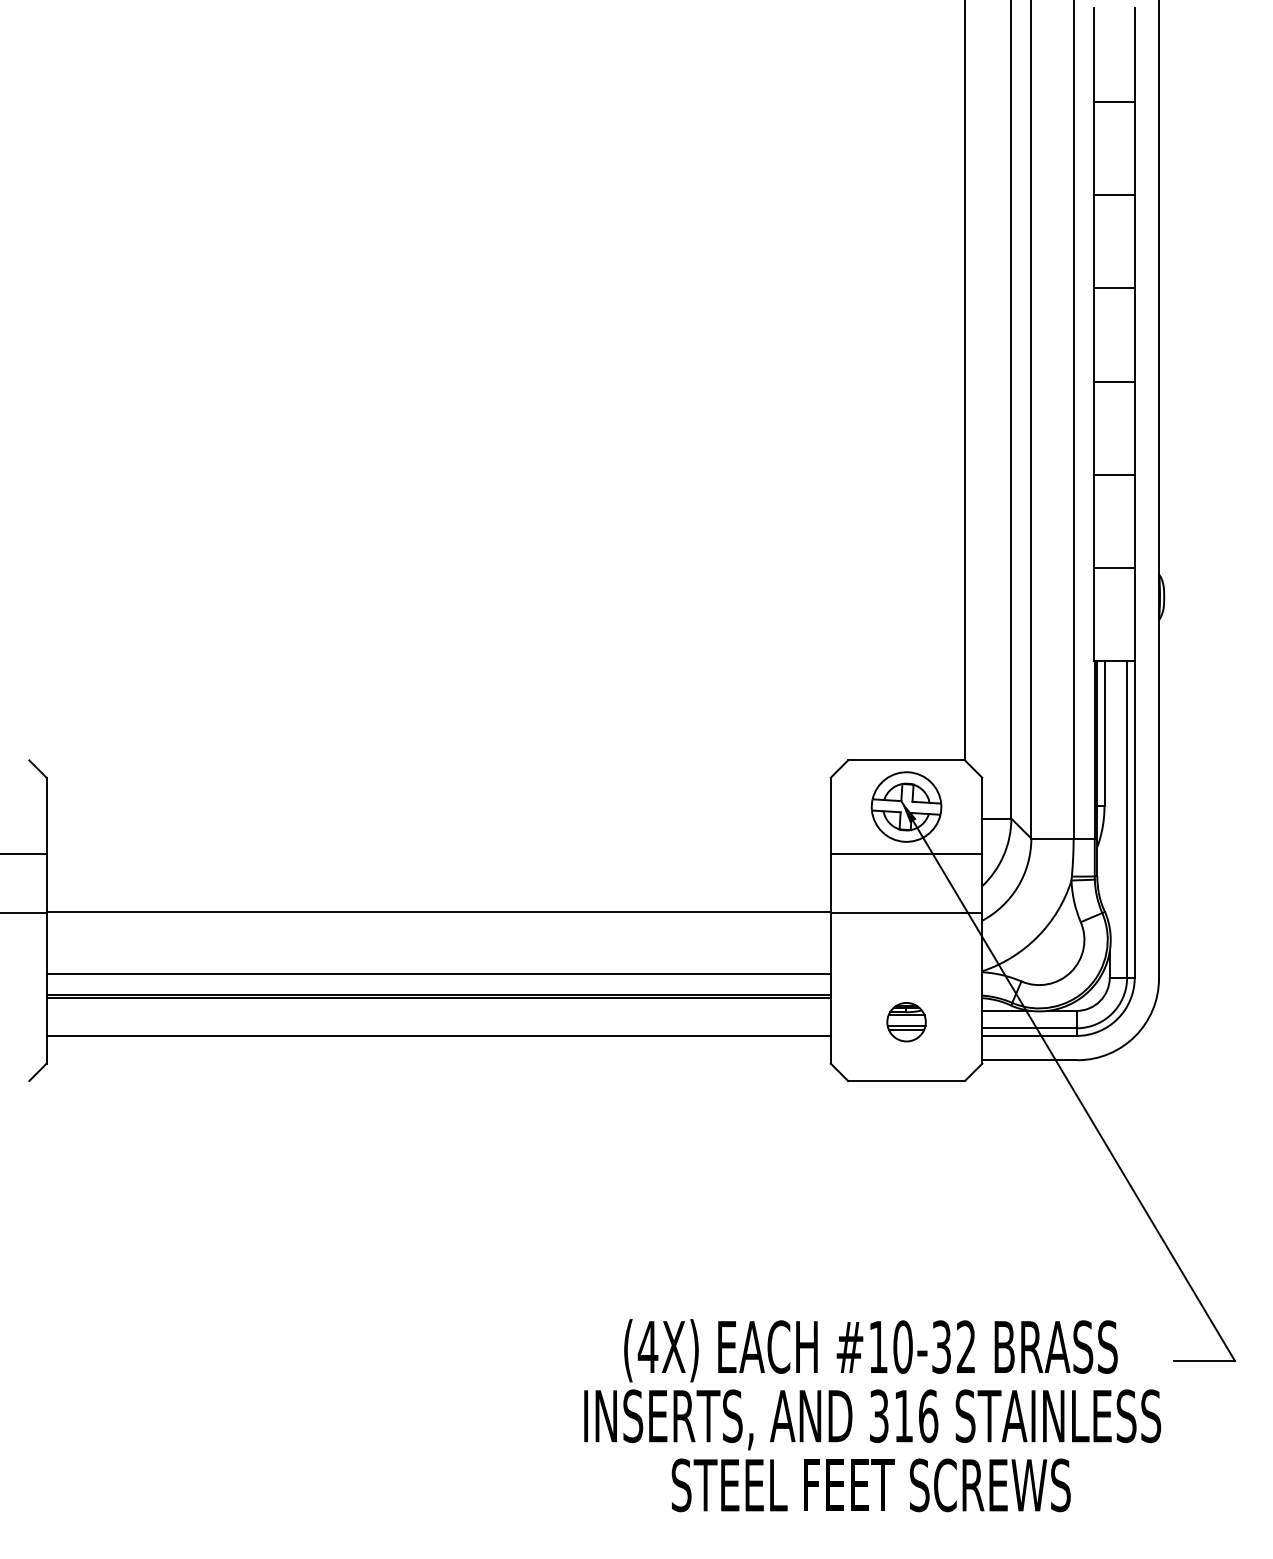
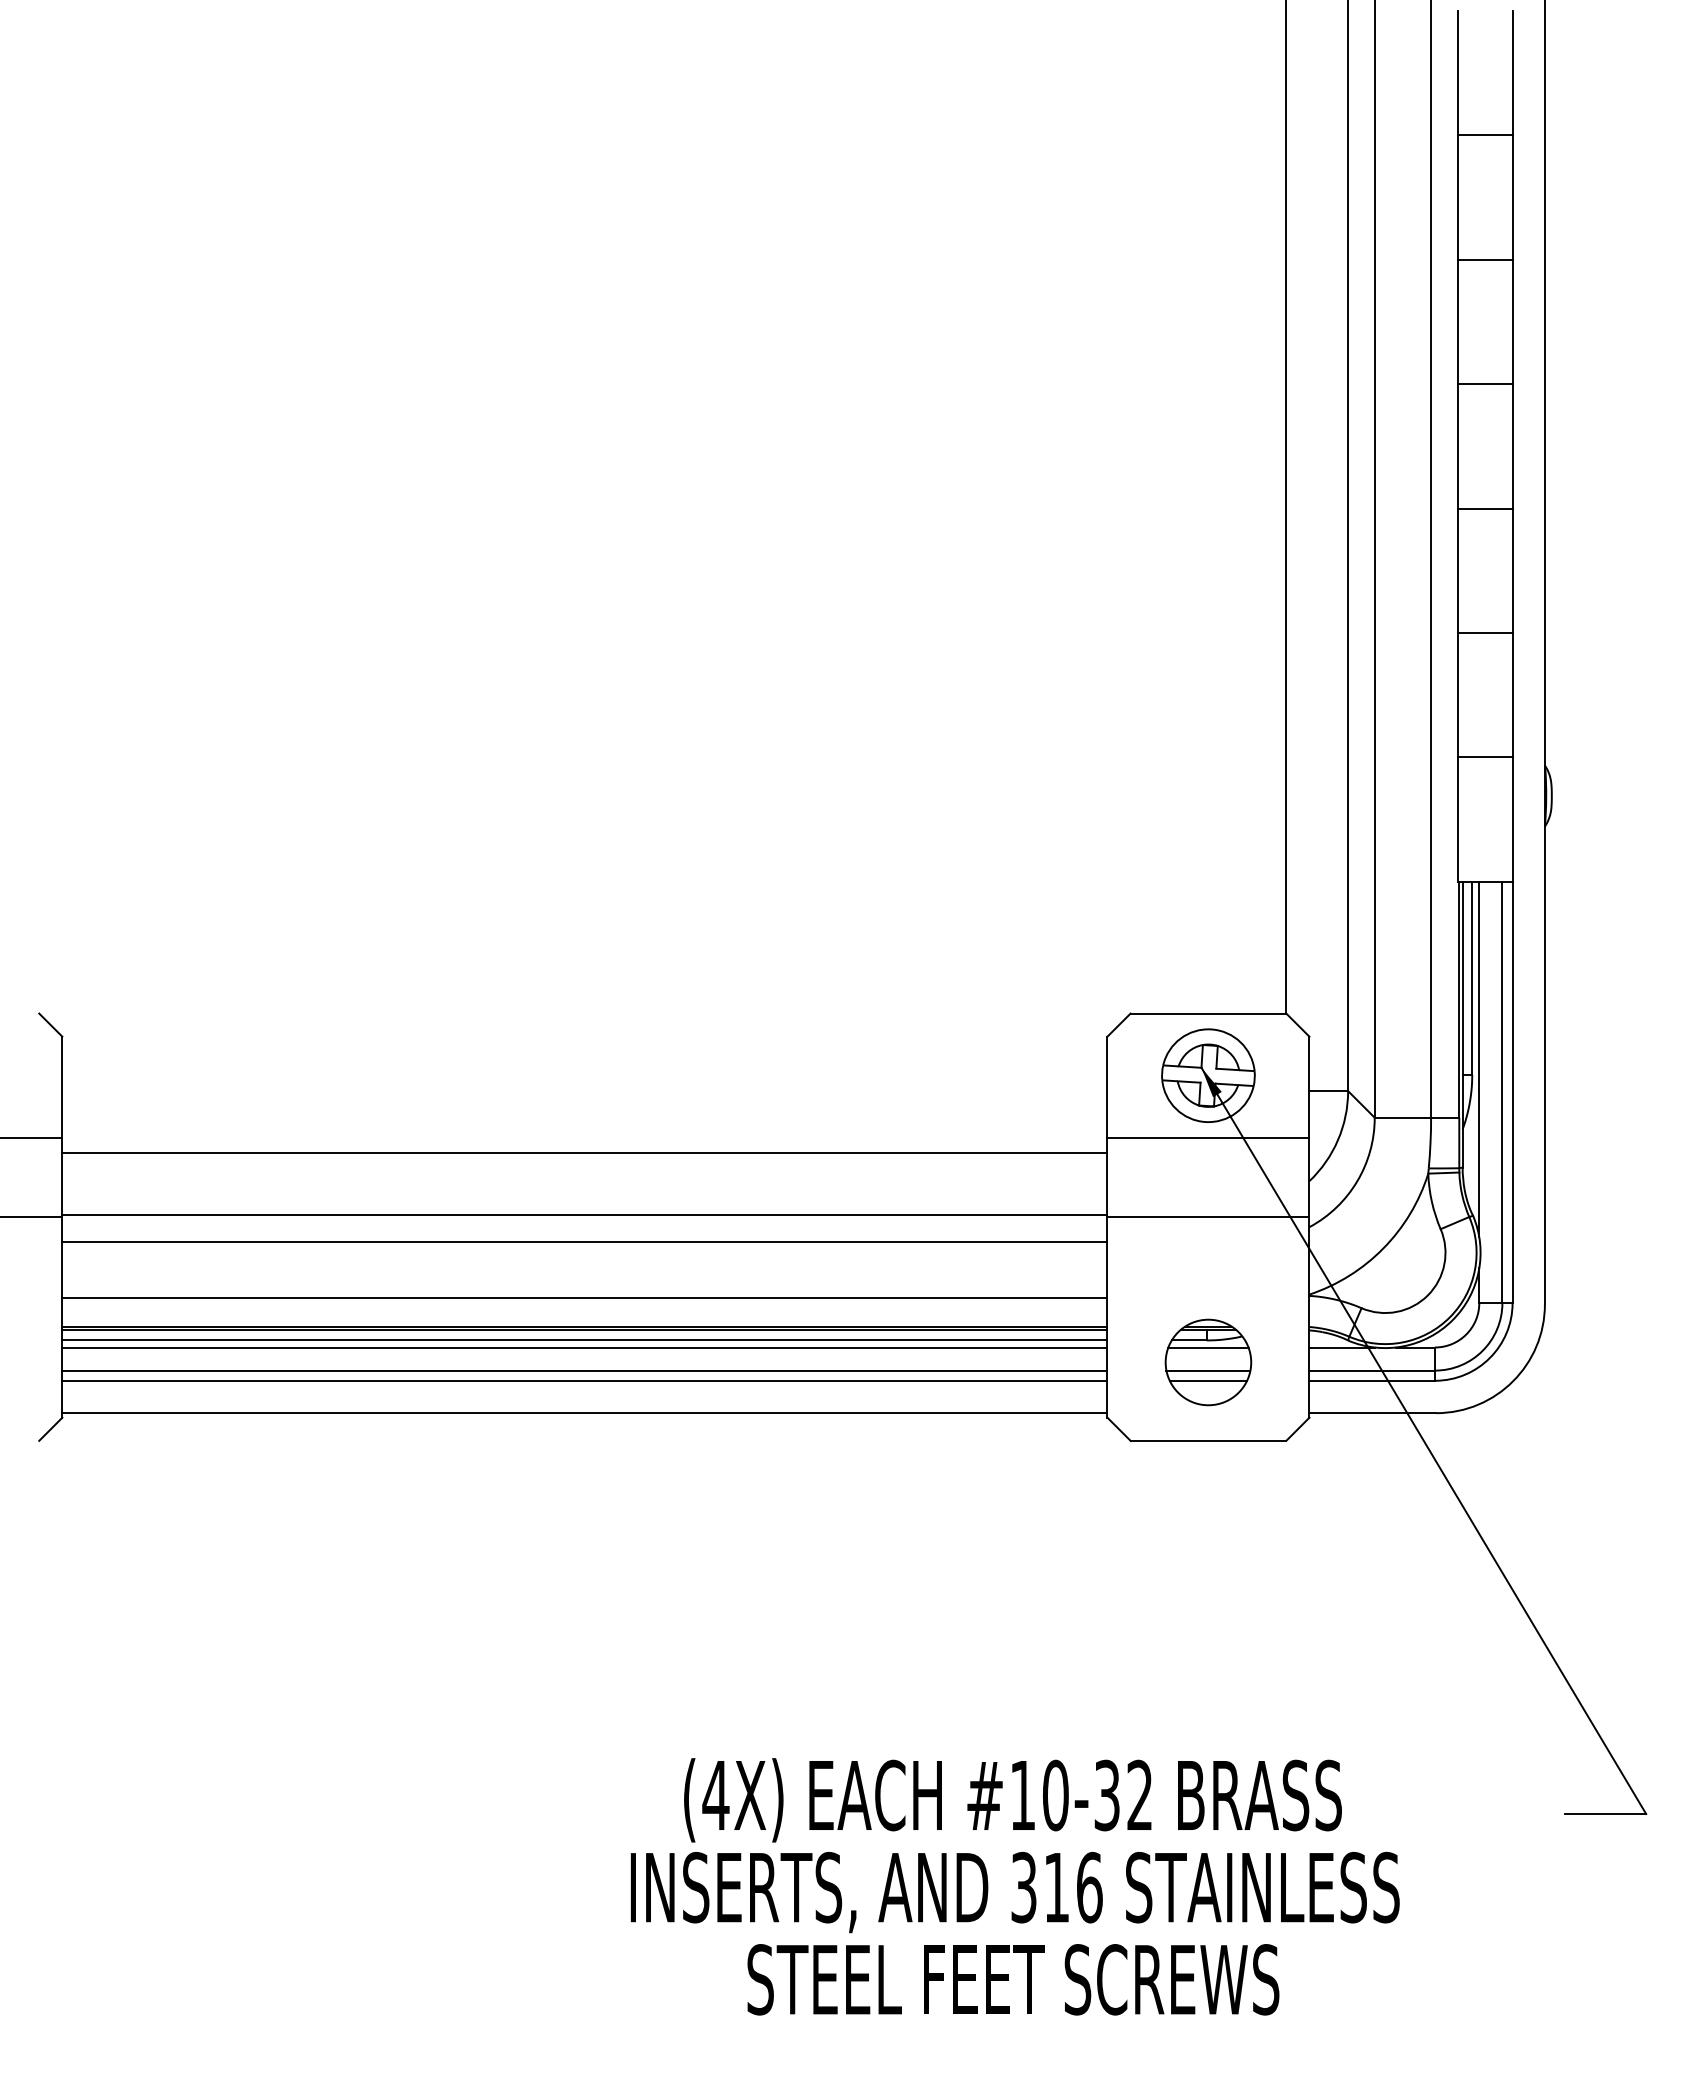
line: (1109, 794) -> (1479, 1059), added
line: (438, 865) -> (584, 1153), added
line: (438, 932) -> (584, 1242), added
line: (438, 1005) -> (584, 1340), added
line: (438, 1010) -> (584, 1347), added
part: (906, 1022) -> (1208, 1362), size x1.67
line: (438, 1028) -> (584, 1370), added
line: (438, 1060) -> (584, 1413), added
text: (872, 1415) -> (1015, 1886), moved

